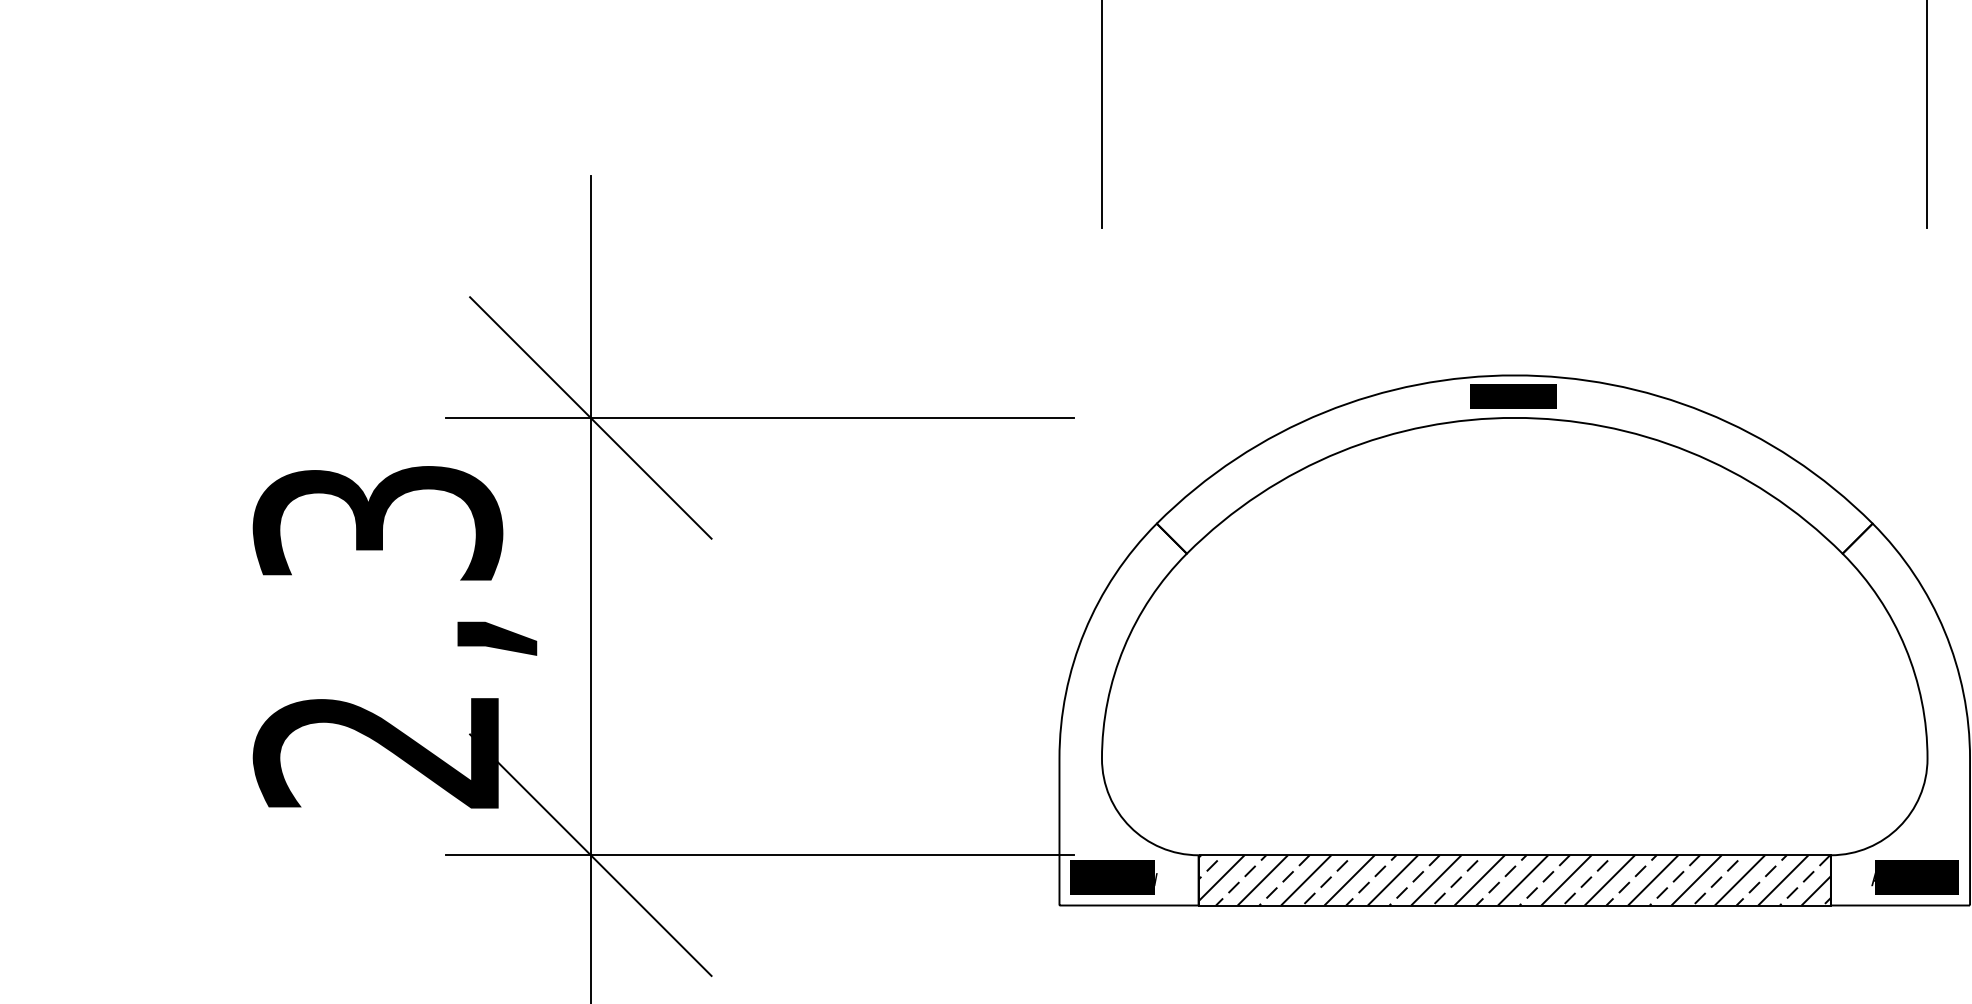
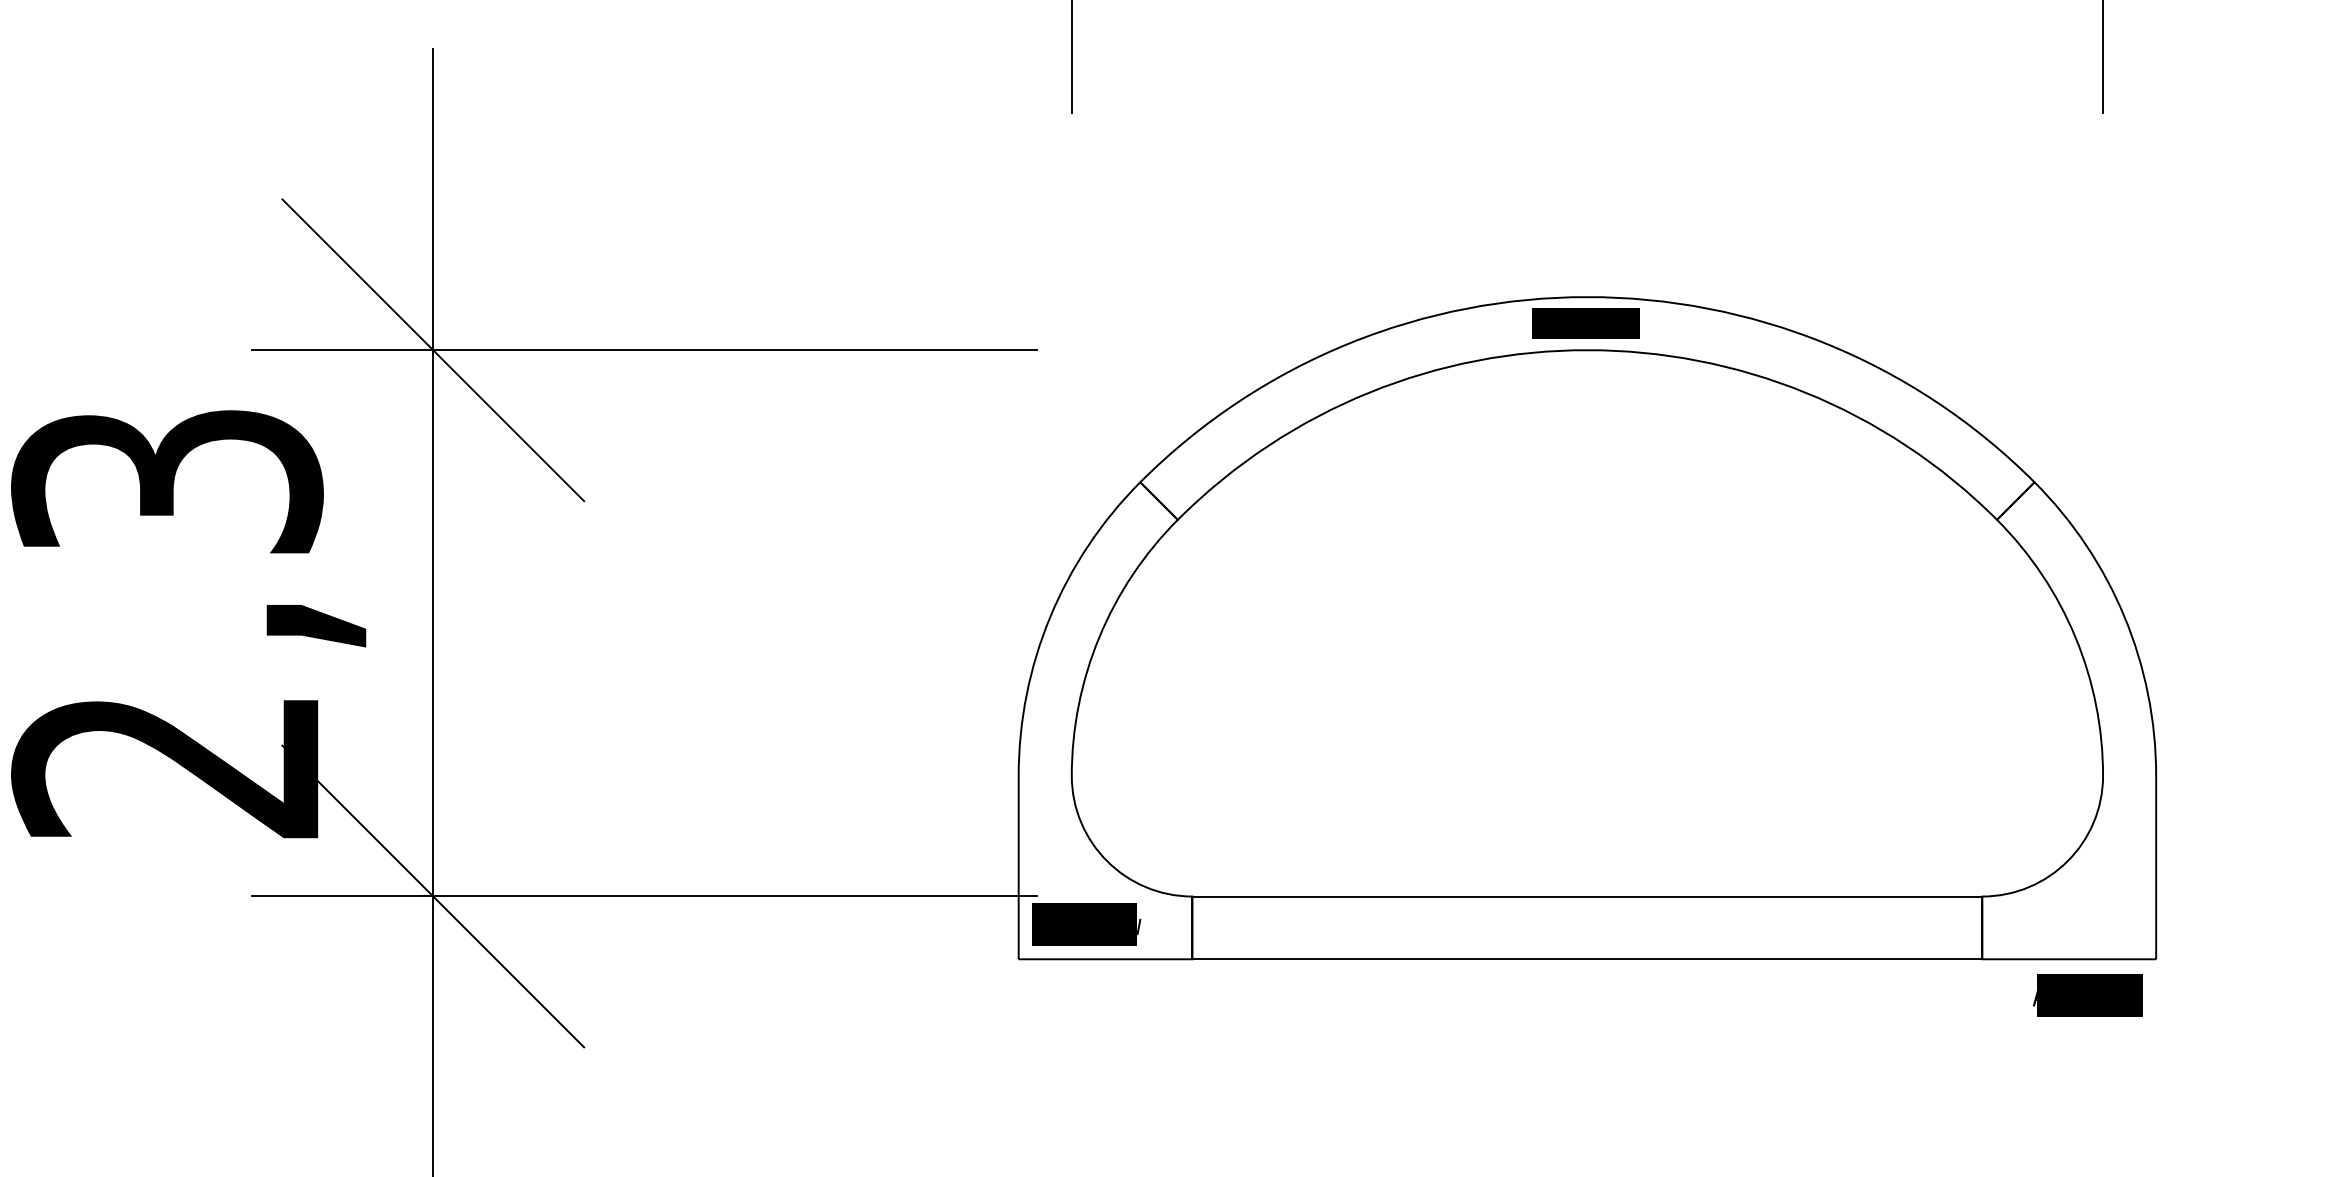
text: (1914, 877) -> (2086, 995), moved
hatch: (1514, 880) -> (1587, 928), removed

